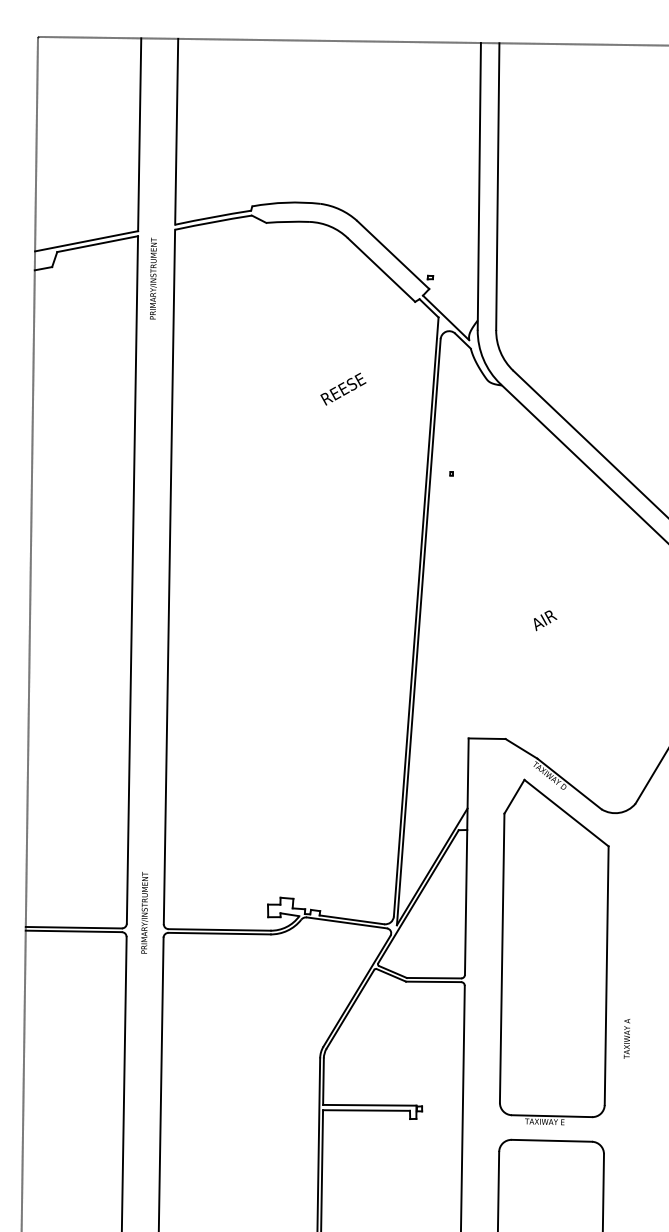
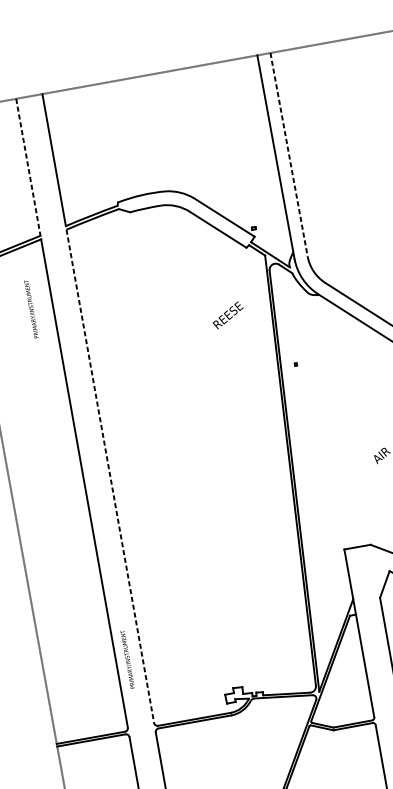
line: (139, 135) -> (28, 167), solid -> dashed
line: (497, 187) -> (288, 155), solid -> dashed
text: (153, 278) -> (31, 309), moved
text: (343, 388) -> (228, 314), moved
line: (169, 577) -> (110, 476), solid -> dashed
text: (144, 912) -> (127, 659), moved

